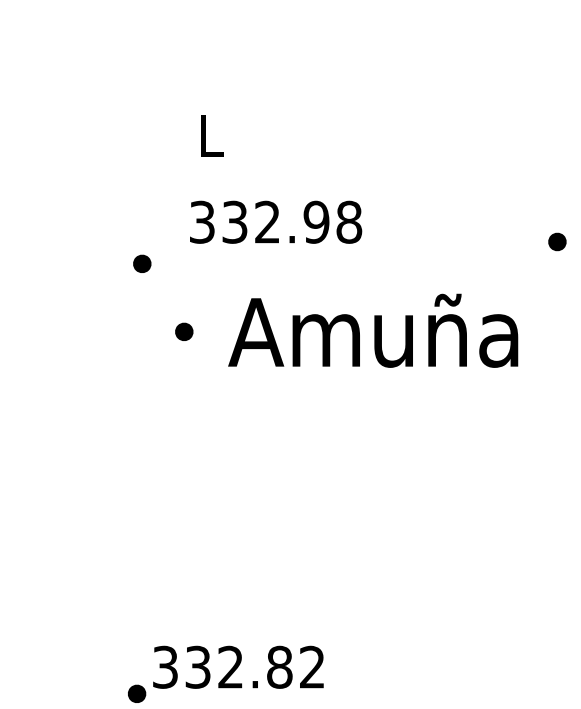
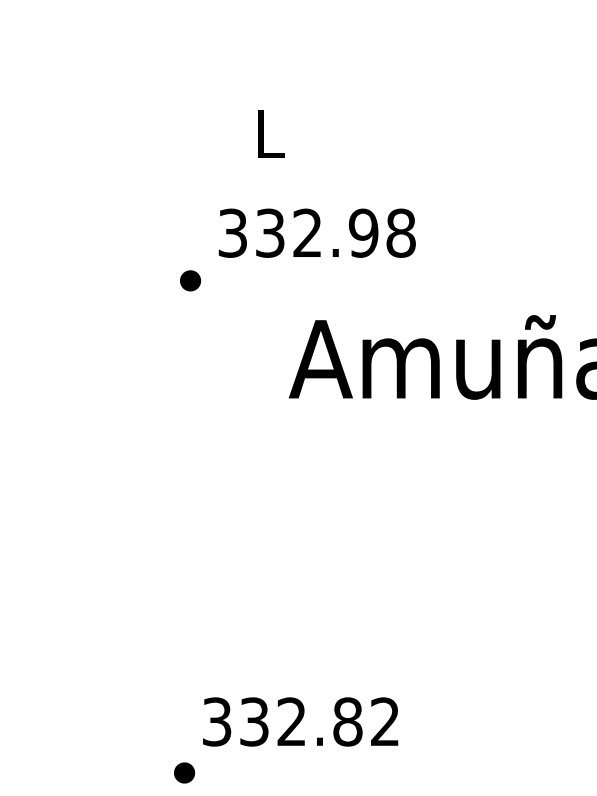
text: (276, 221) -> (317, 232), moved
part: (184, 331) -> (238, 358), removed
text: (238, 666) -> (300, 721), moved

